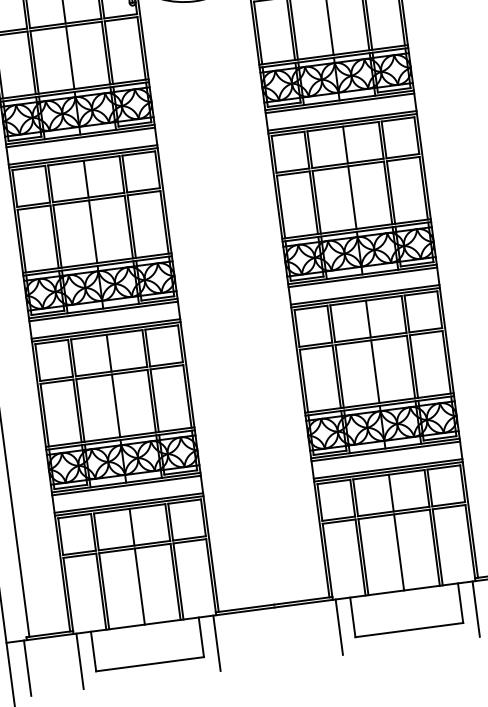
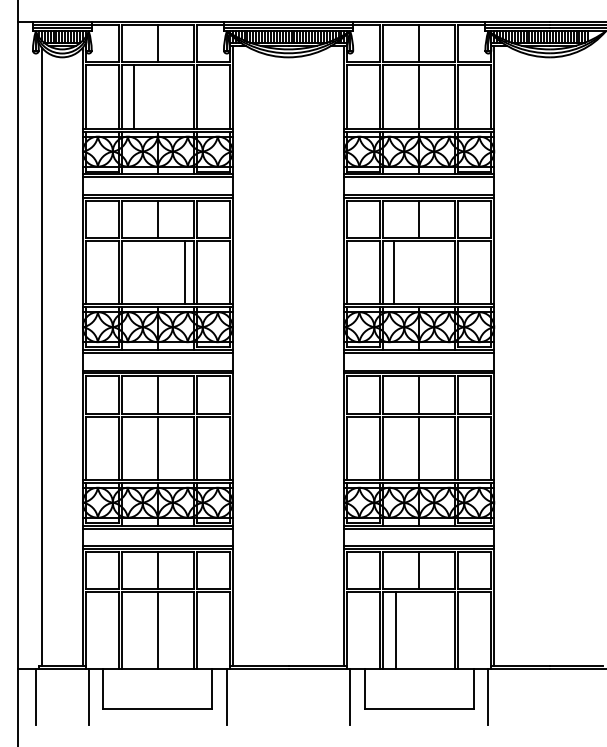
line: (69, 57) -> (133, 96), moved
line: (352, 197) -> (394, 272), moved
line: (92, 231) -> (184, 272), moved
line: (399, 552) -> (396, 630), moved

